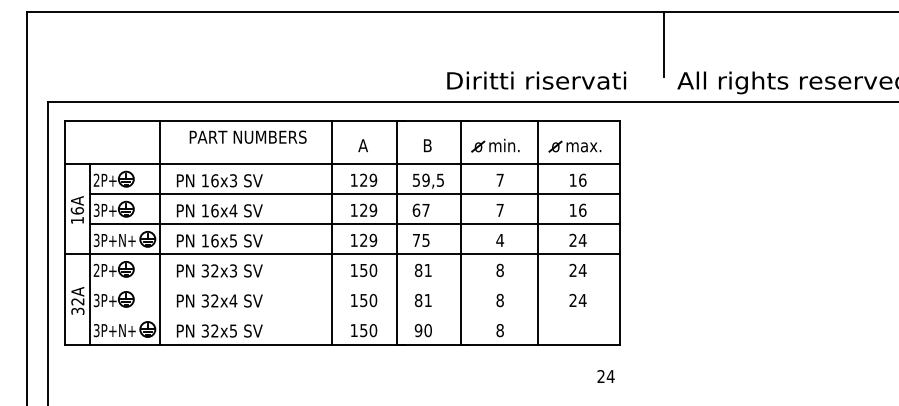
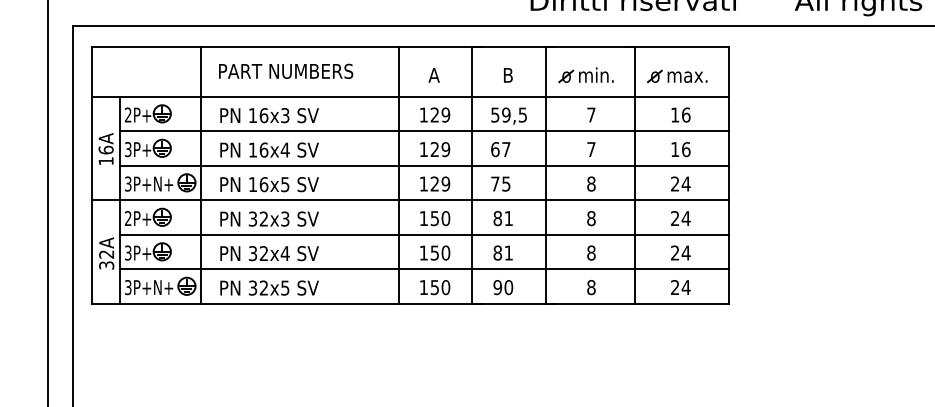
text: (247, 136) -> (285, 70), moved
text: (500, 239) -> (591, 183), 4 -> 8
line: (354, 284) -> (424, 234), added
line: (354, 314) -> (424, 269), added
text: (605, 376) -> (680, 287), moved

